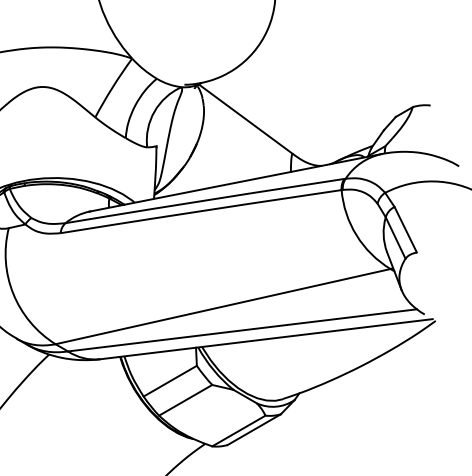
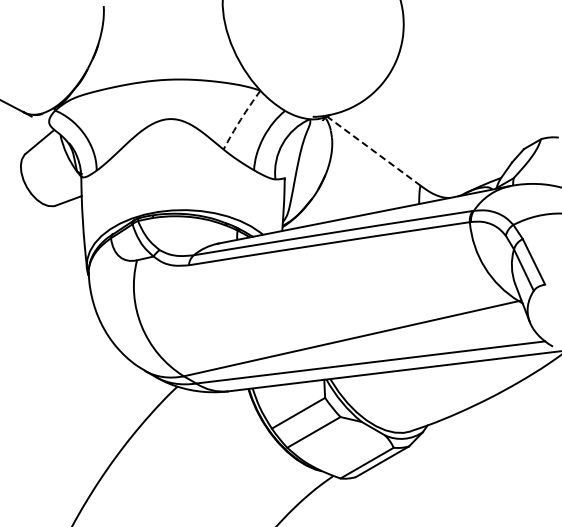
arc: (112, 87) -> (240, 119), solid -> dashed
line: (245, 118) -> (373, 150), solid -> dashed

